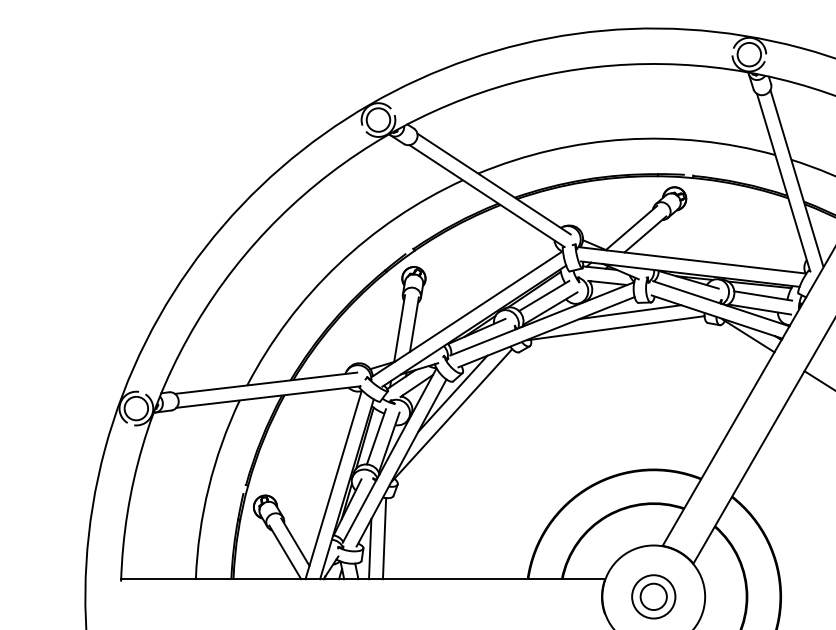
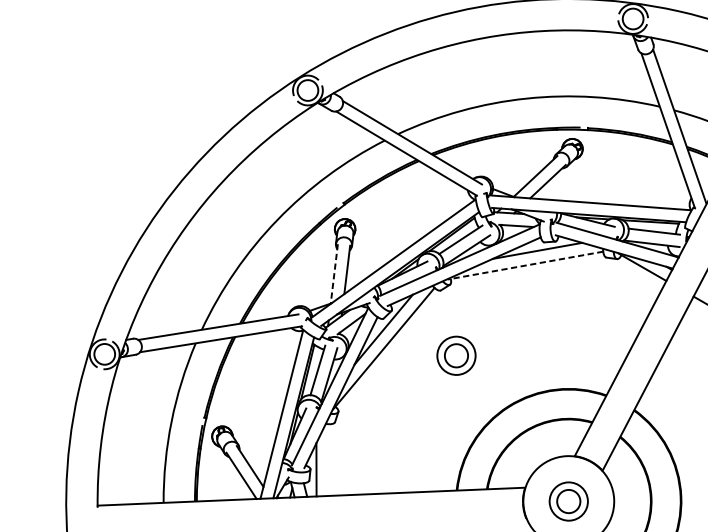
line: (399, 328) -> (334, 273), solid -> dashed
line: (615, 328) -> (525, 265), solid -> dashed
part: (533, 426) -> (456, 355), added
line: (384, 538) -> (328, 459), removed

